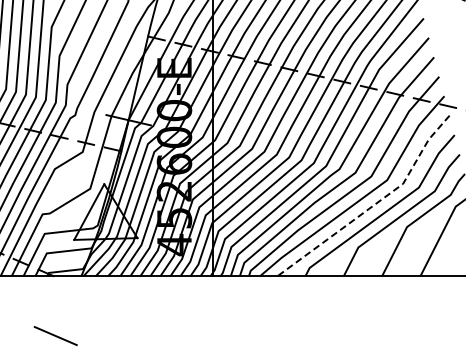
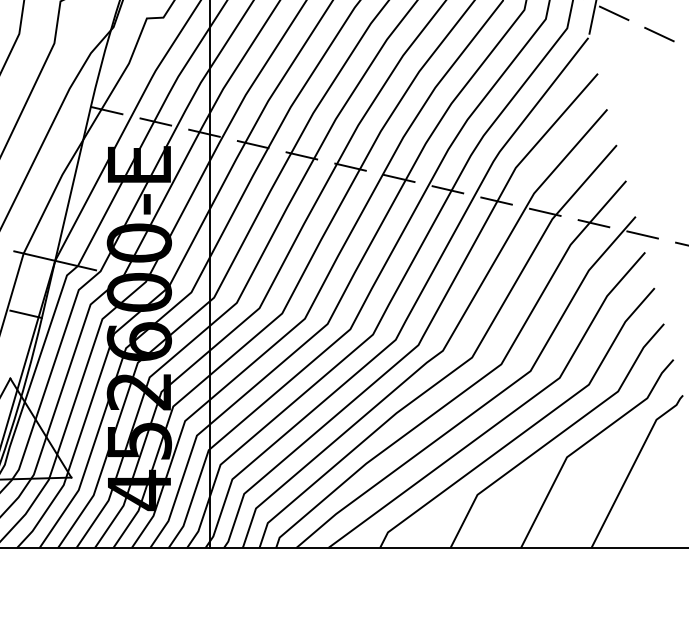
line: (374, 205) -> (507, 417), dashed -> solid

